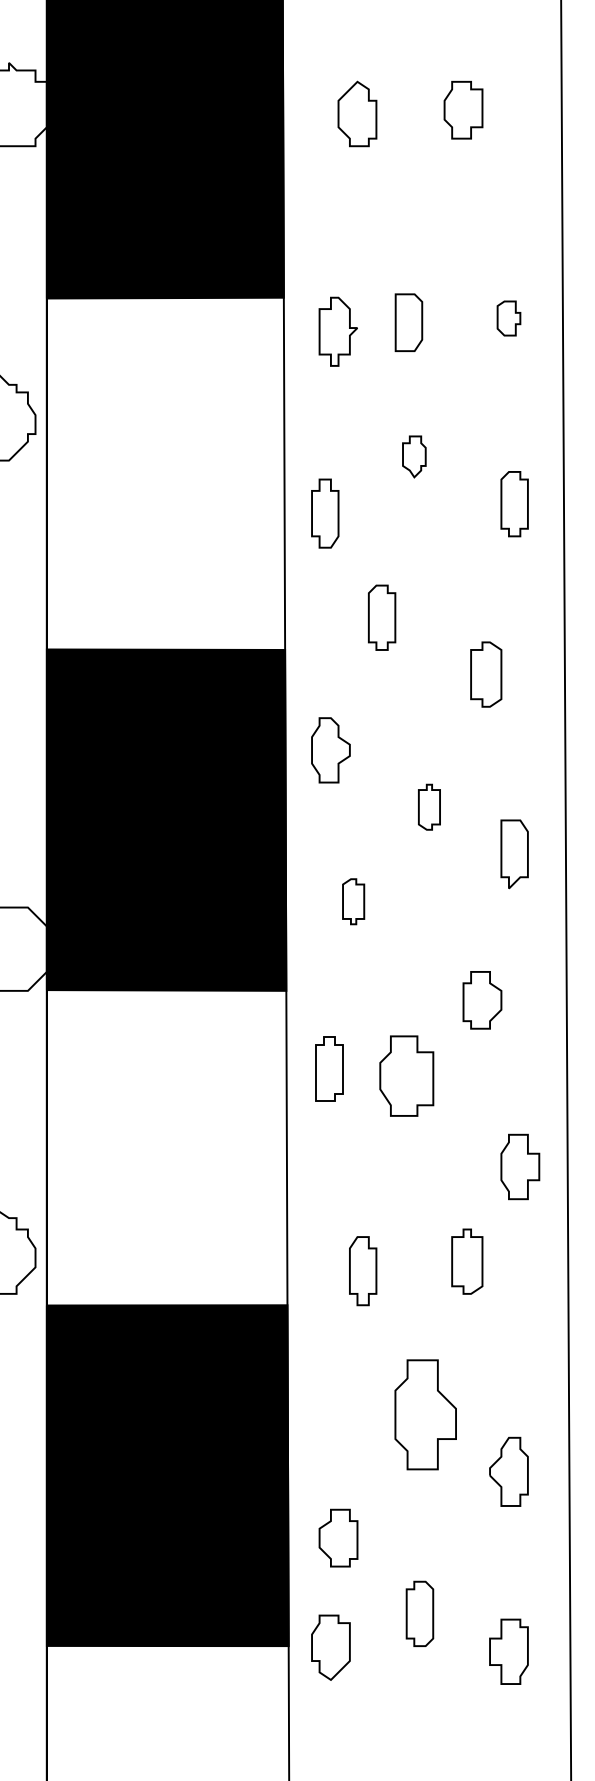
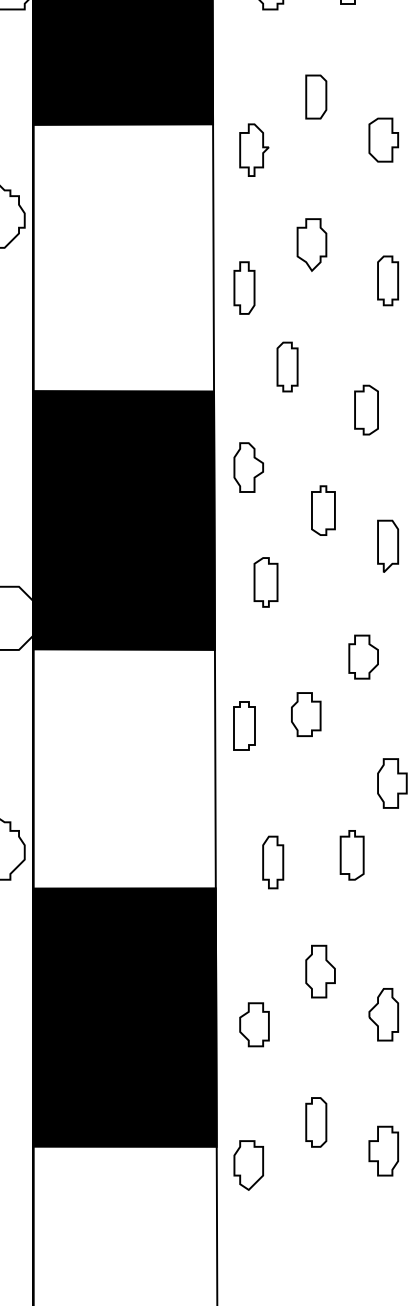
part: (508, 318) -> (383, 140), size x1.67
part: (408, 322) -> (315, 96), moved
part: (414, 456) -> (312, 244), size x1.67
part: (429, 807) -> (323, 510), size x1.43
part: (353, 901) -> (265, 582), size x1.43
part: (329, 1068) -> (244, 725), moved
part: (406, 1075) -> (306, 714), size x0.71
part: (425, 1415) -> (320, 971), size x0.62
part: (338, 1537) -> (254, 1024), moved
part: (330, 1647) -> (248, 1165), moved

